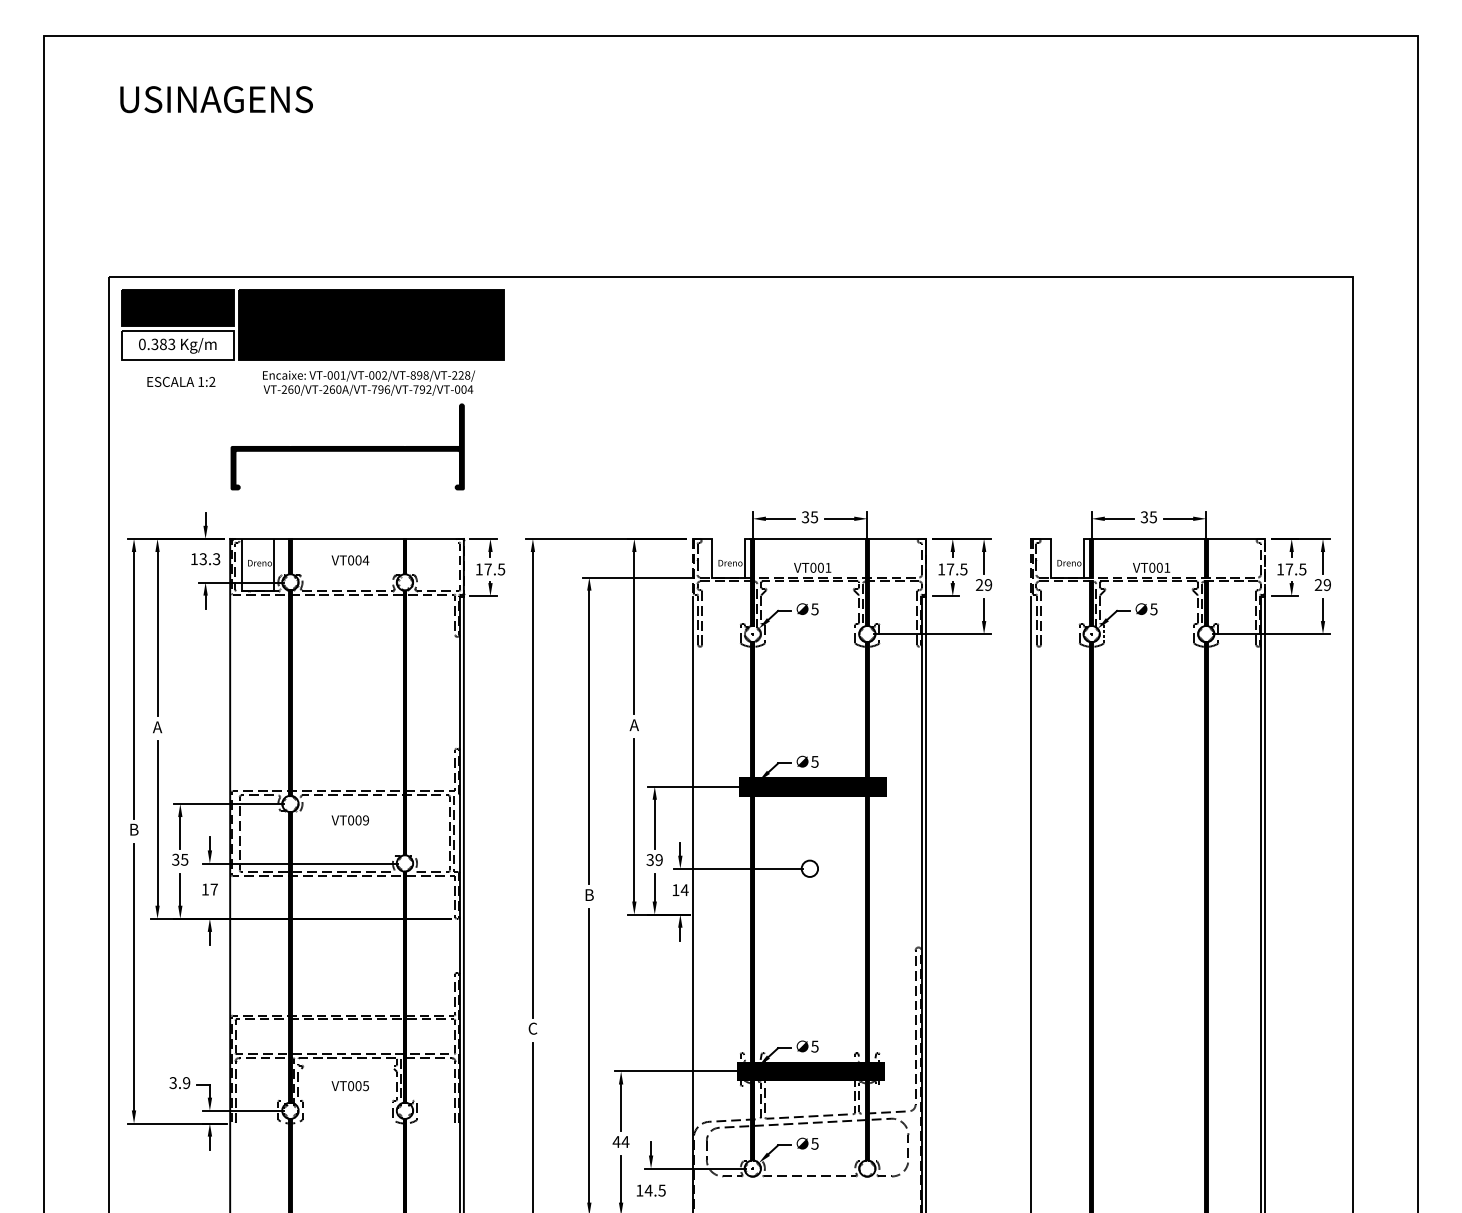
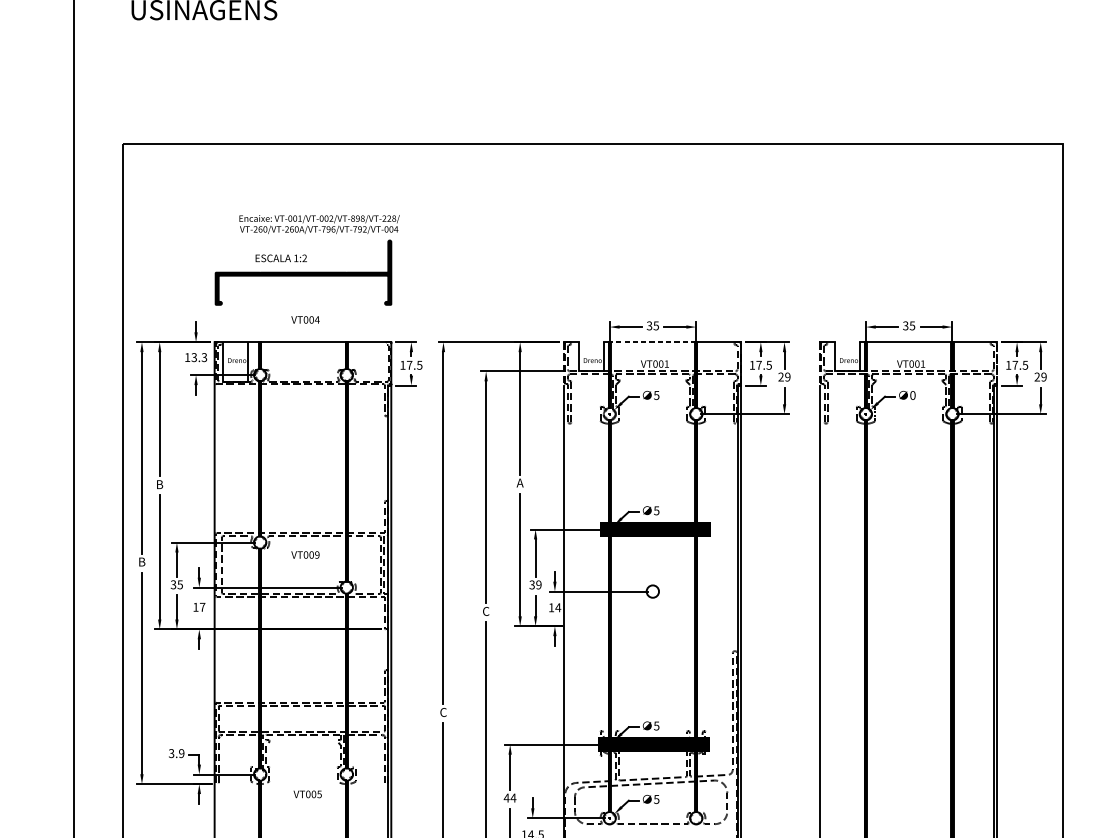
part: (312, 324) -> (276, 180), removed
text: (181, 381) -> (281, 258), moved
line: (808, 538) -> (651, 341), solid -> dashed
text: (350, 560) -> (305, 320), moved
text: (1153, 609) -> (912, 395), 5 -> 0
text: (157, 727) -> (159, 484), A -> B
text: (589, 895) -> (486, 611), B -> C
text: (349, 1086) -> (307, 794), moved

